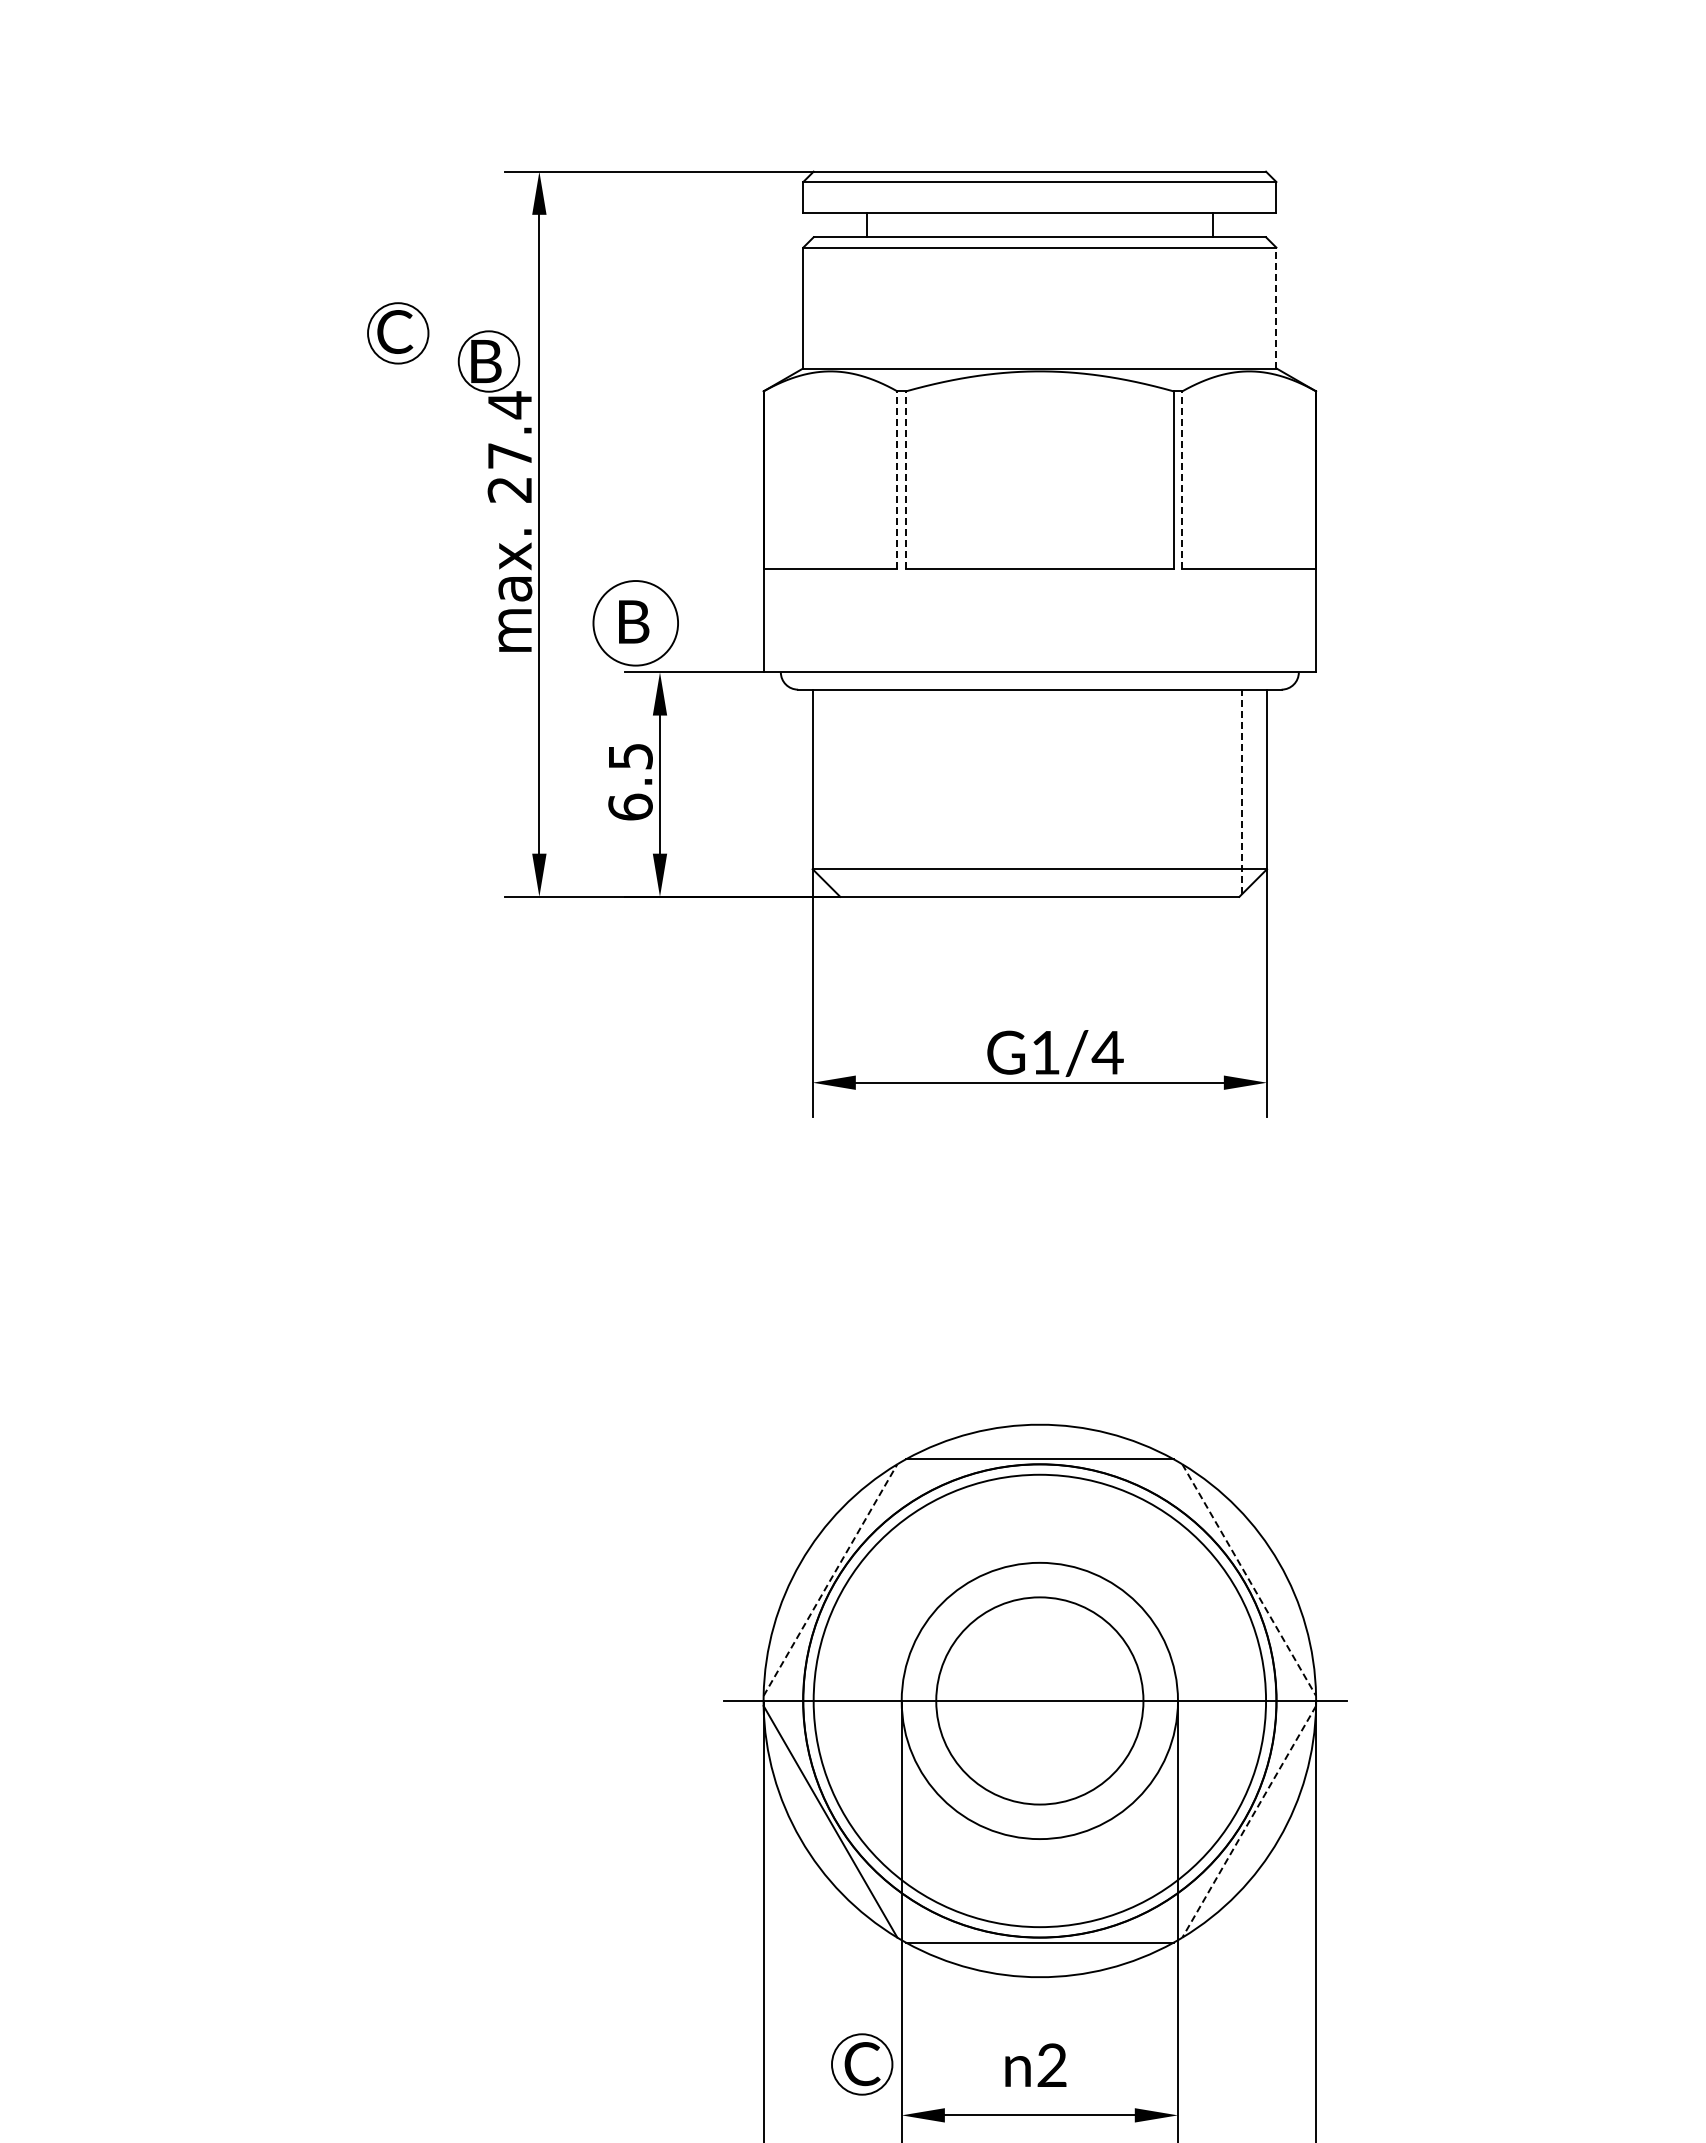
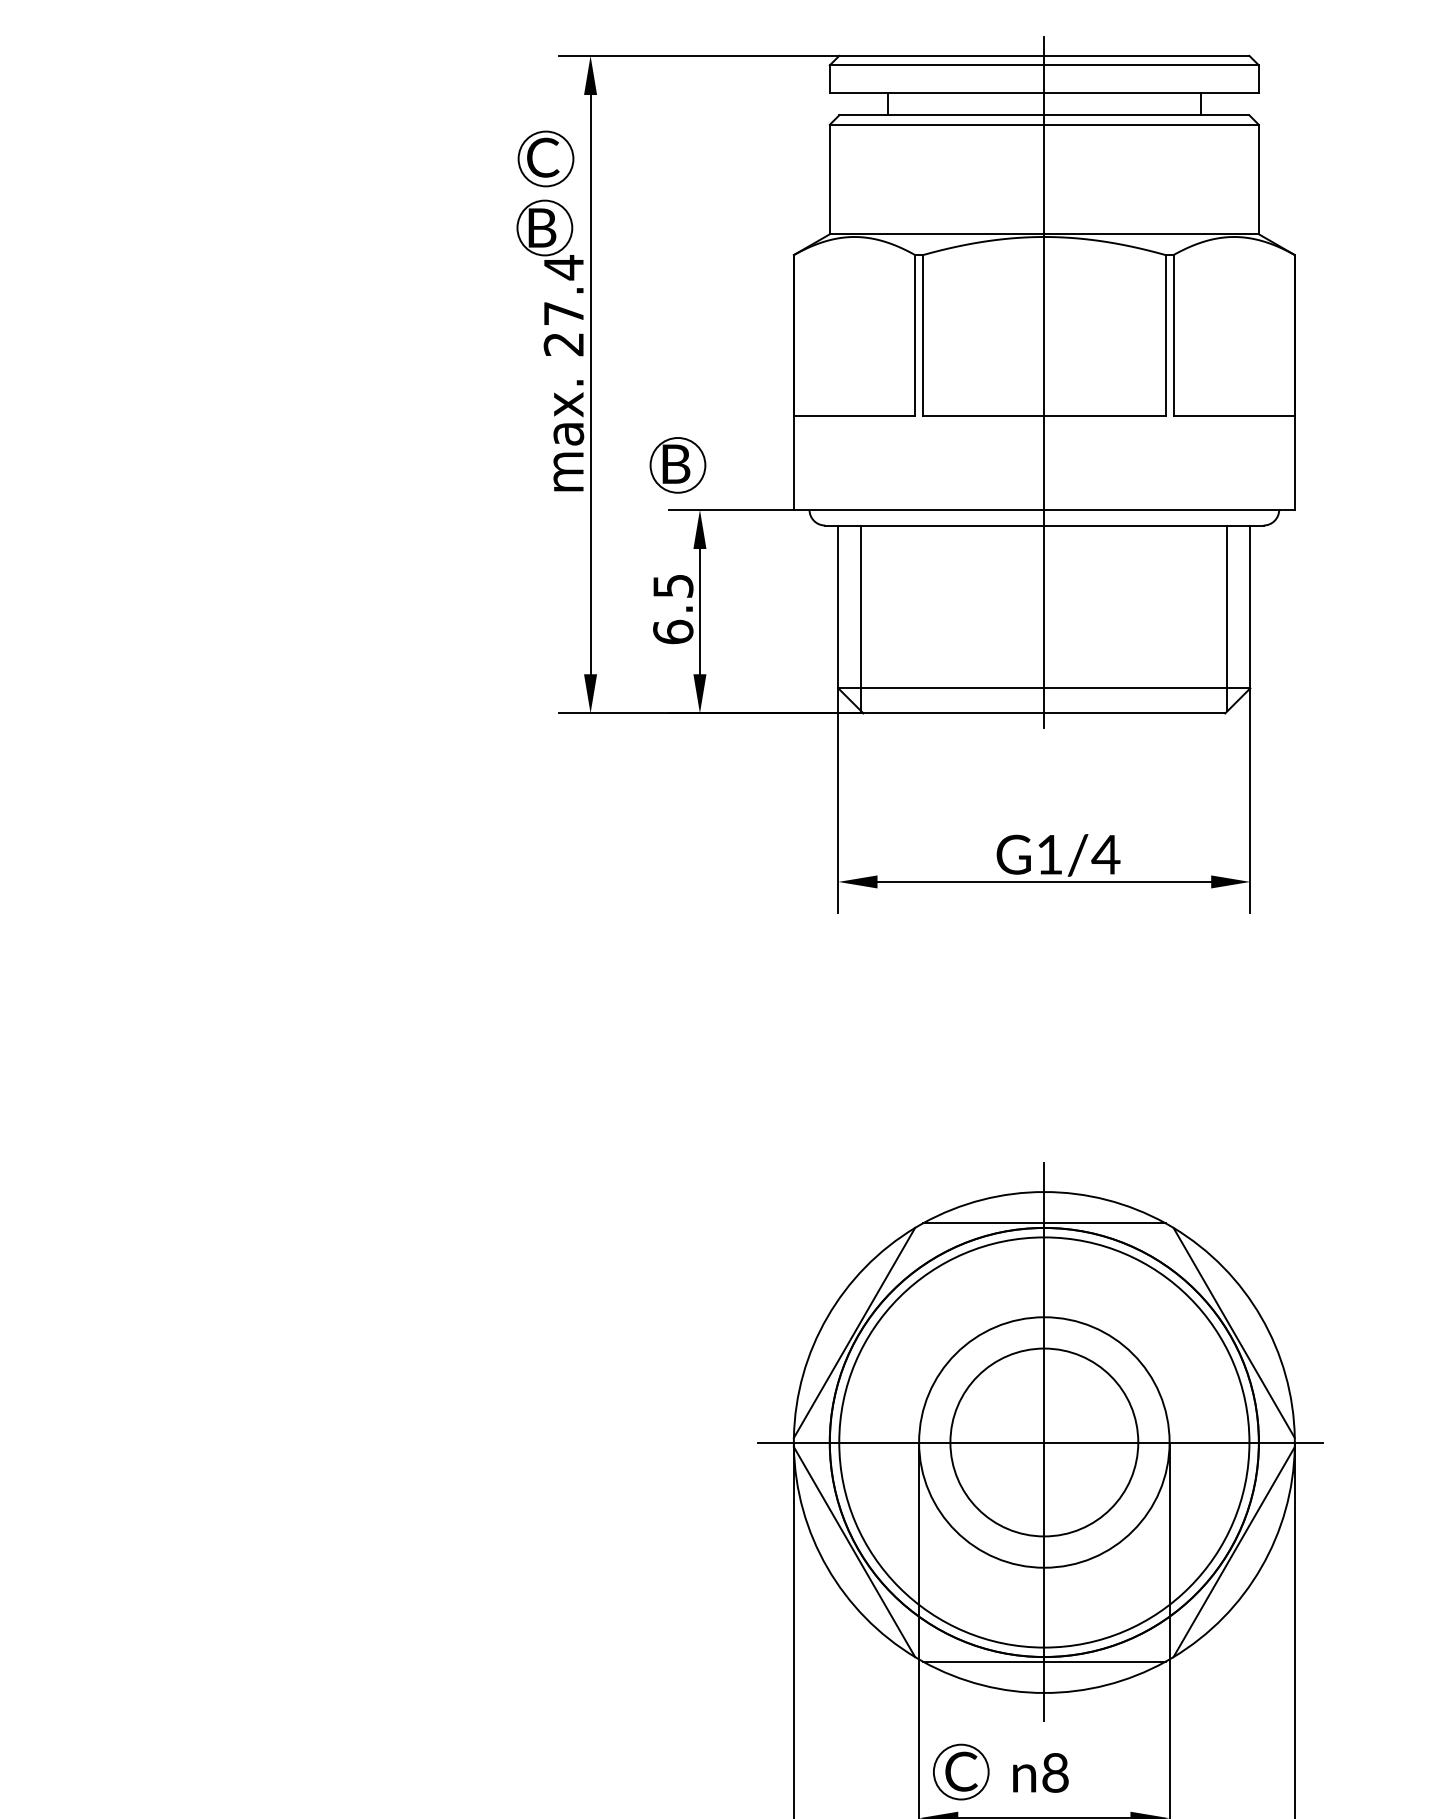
line: (1276, 307) -> (1258, 179), dashed -> solid
part: (398, 333) -> (546, 159), moved
line: (897, 480) -> (915, 335), dashed -> solid
line: (906, 480) -> (923, 335), dashed -> solid
line: (1182, 480) -> (1173, 335), dashed -> solid
line: (1039, 531) -> (1044, 382), added
circle: (635, 623) -> (677, 465), size x0.71
line: (837, 791) -> (860, 617), added
line: (1241, 791) -> (1227, 617), dashed -> solid
line: (830, 1580) -> (854, 1333), dashed -> solid
line: (1249, 1580) -> (1234, 1333), dashed -> solid
line: (1039, 1700) -> (1044, 1442), added
line: (1249, 1821) -> (1234, 1551), dashed -> solid
part: (862, 2064) -> (961, 1772), moved
text: (1051, 2065) -> (1054, 1773), 2 -> 8

